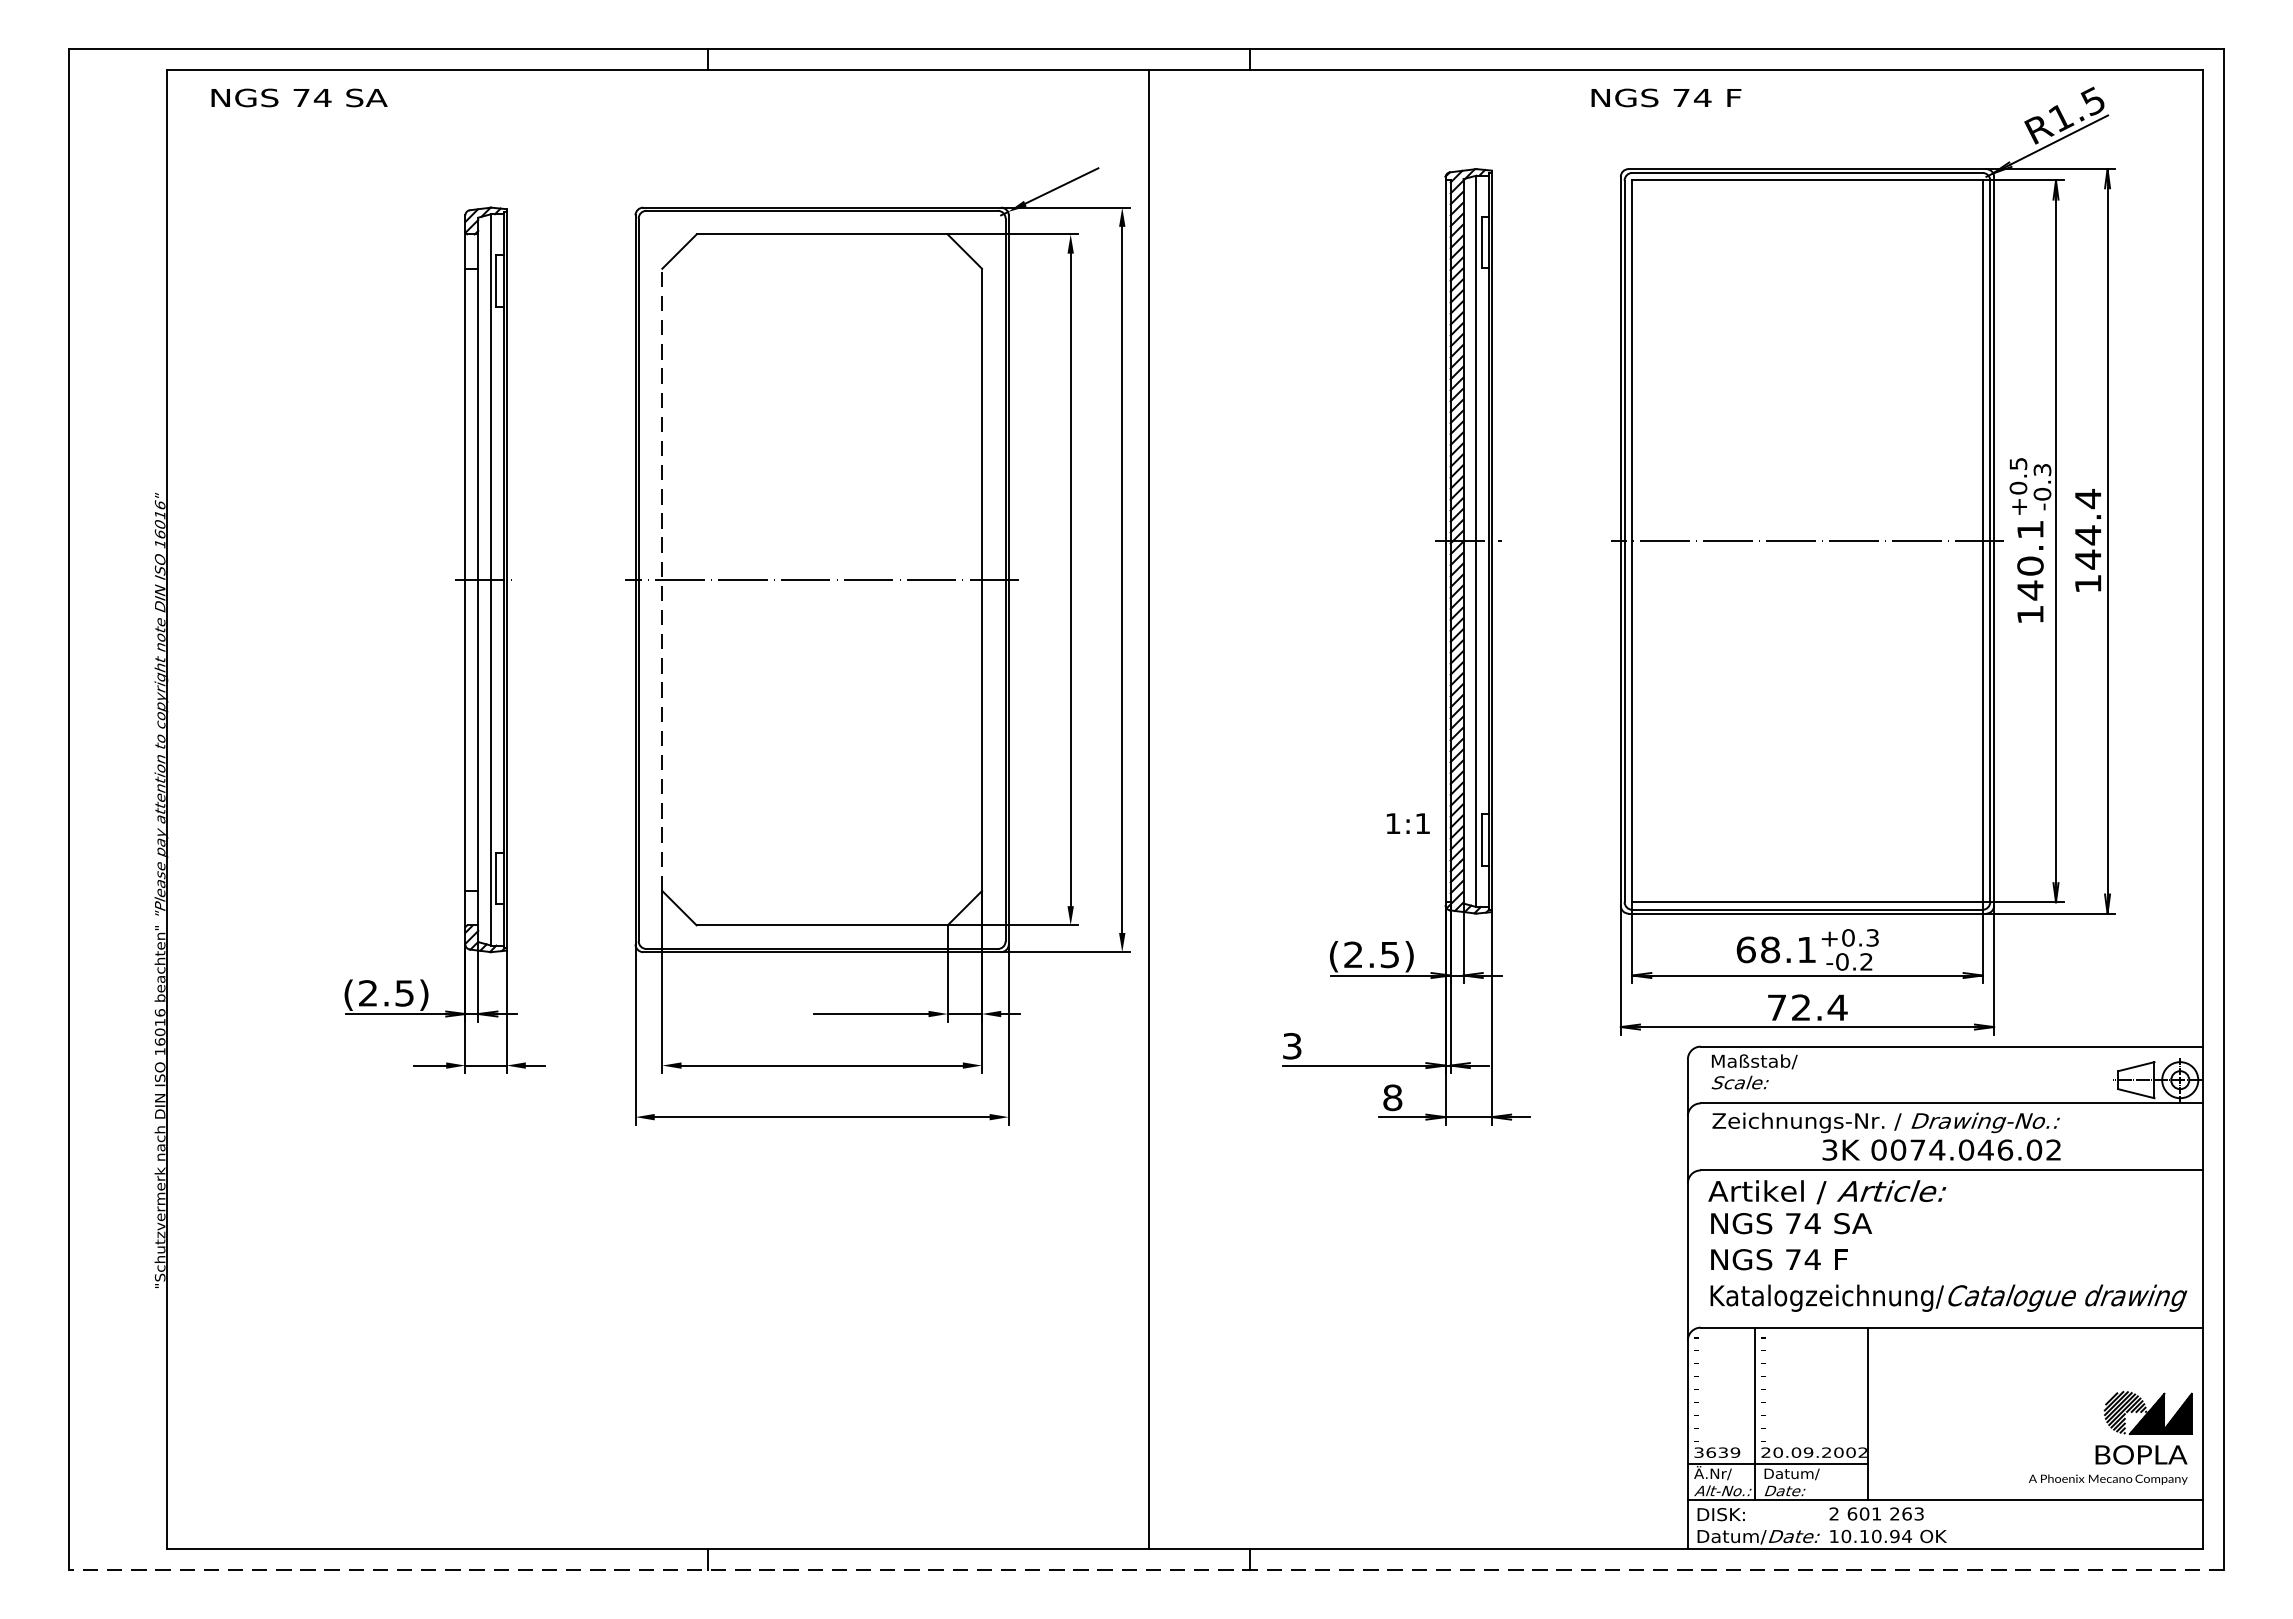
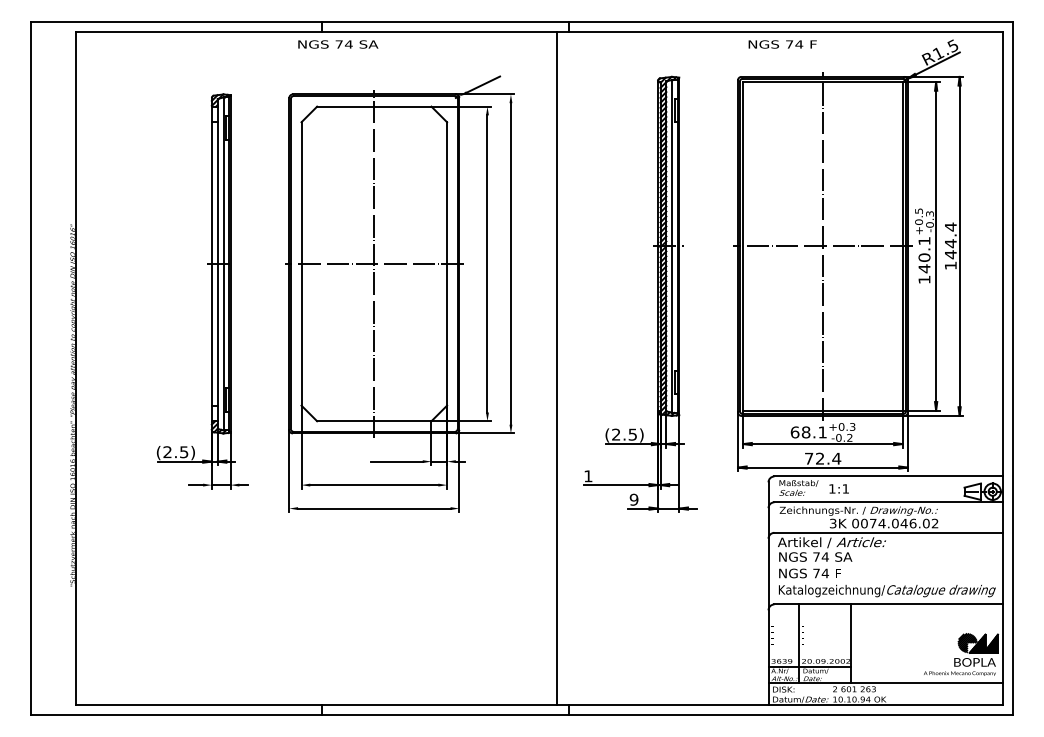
text: (299, 97) -> (338, 44), moved
text: (1665, 97) -> (782, 44), moved
line: (1806, 541) -> (822, 246), added
line: (662, 578) -> (301, 263), dashed -> solid
line: (822, 578) -> (374, 263), added
line: (1149, 809) -> (557, 368), moved
text: (1406, 822) -> (838, 488), moved
text: (1292, 1046) -> (588, 476), 3 -> 1
text: (1391, 1097) -> (633, 499), 8 -> 9
line: (1147, 1569) -> (522, 714), dashed -> solid

